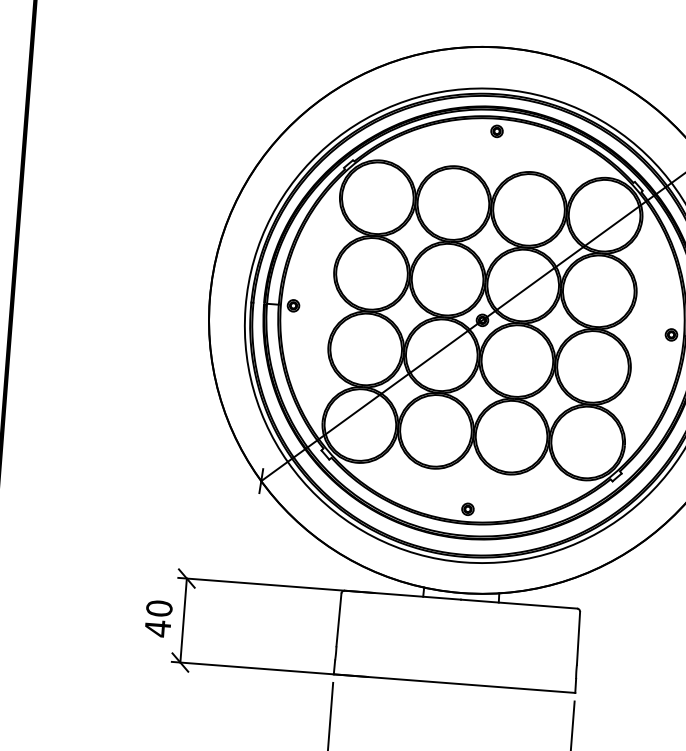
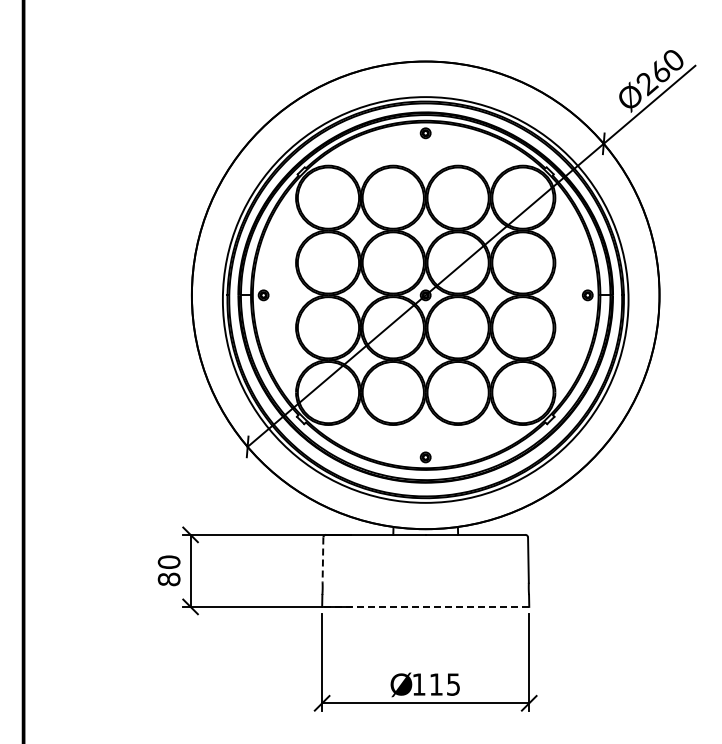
line: (338, 620) -> (322, 560), solid -> dashed
text: (157, 628) -> (168, 579), 40 -> 80
line: (454, 683) -> (425, 606), solid -> dashed

